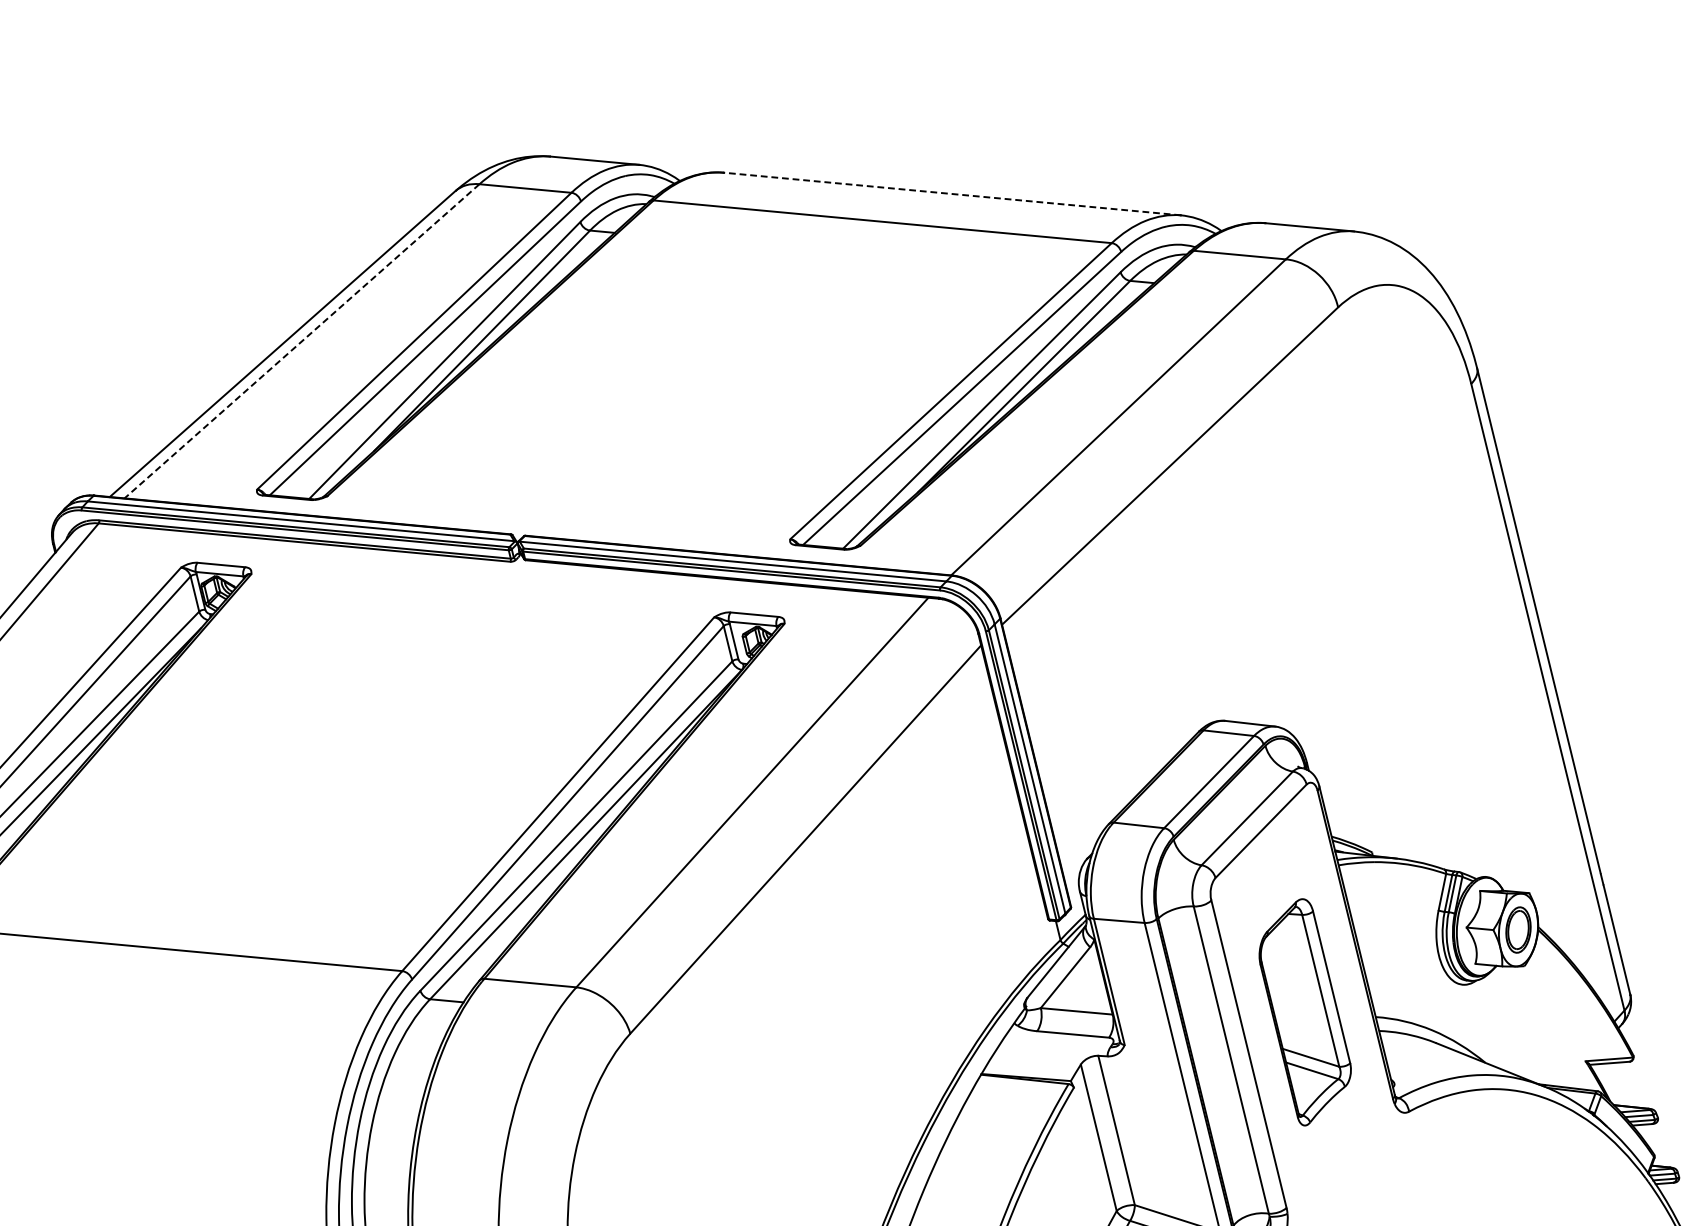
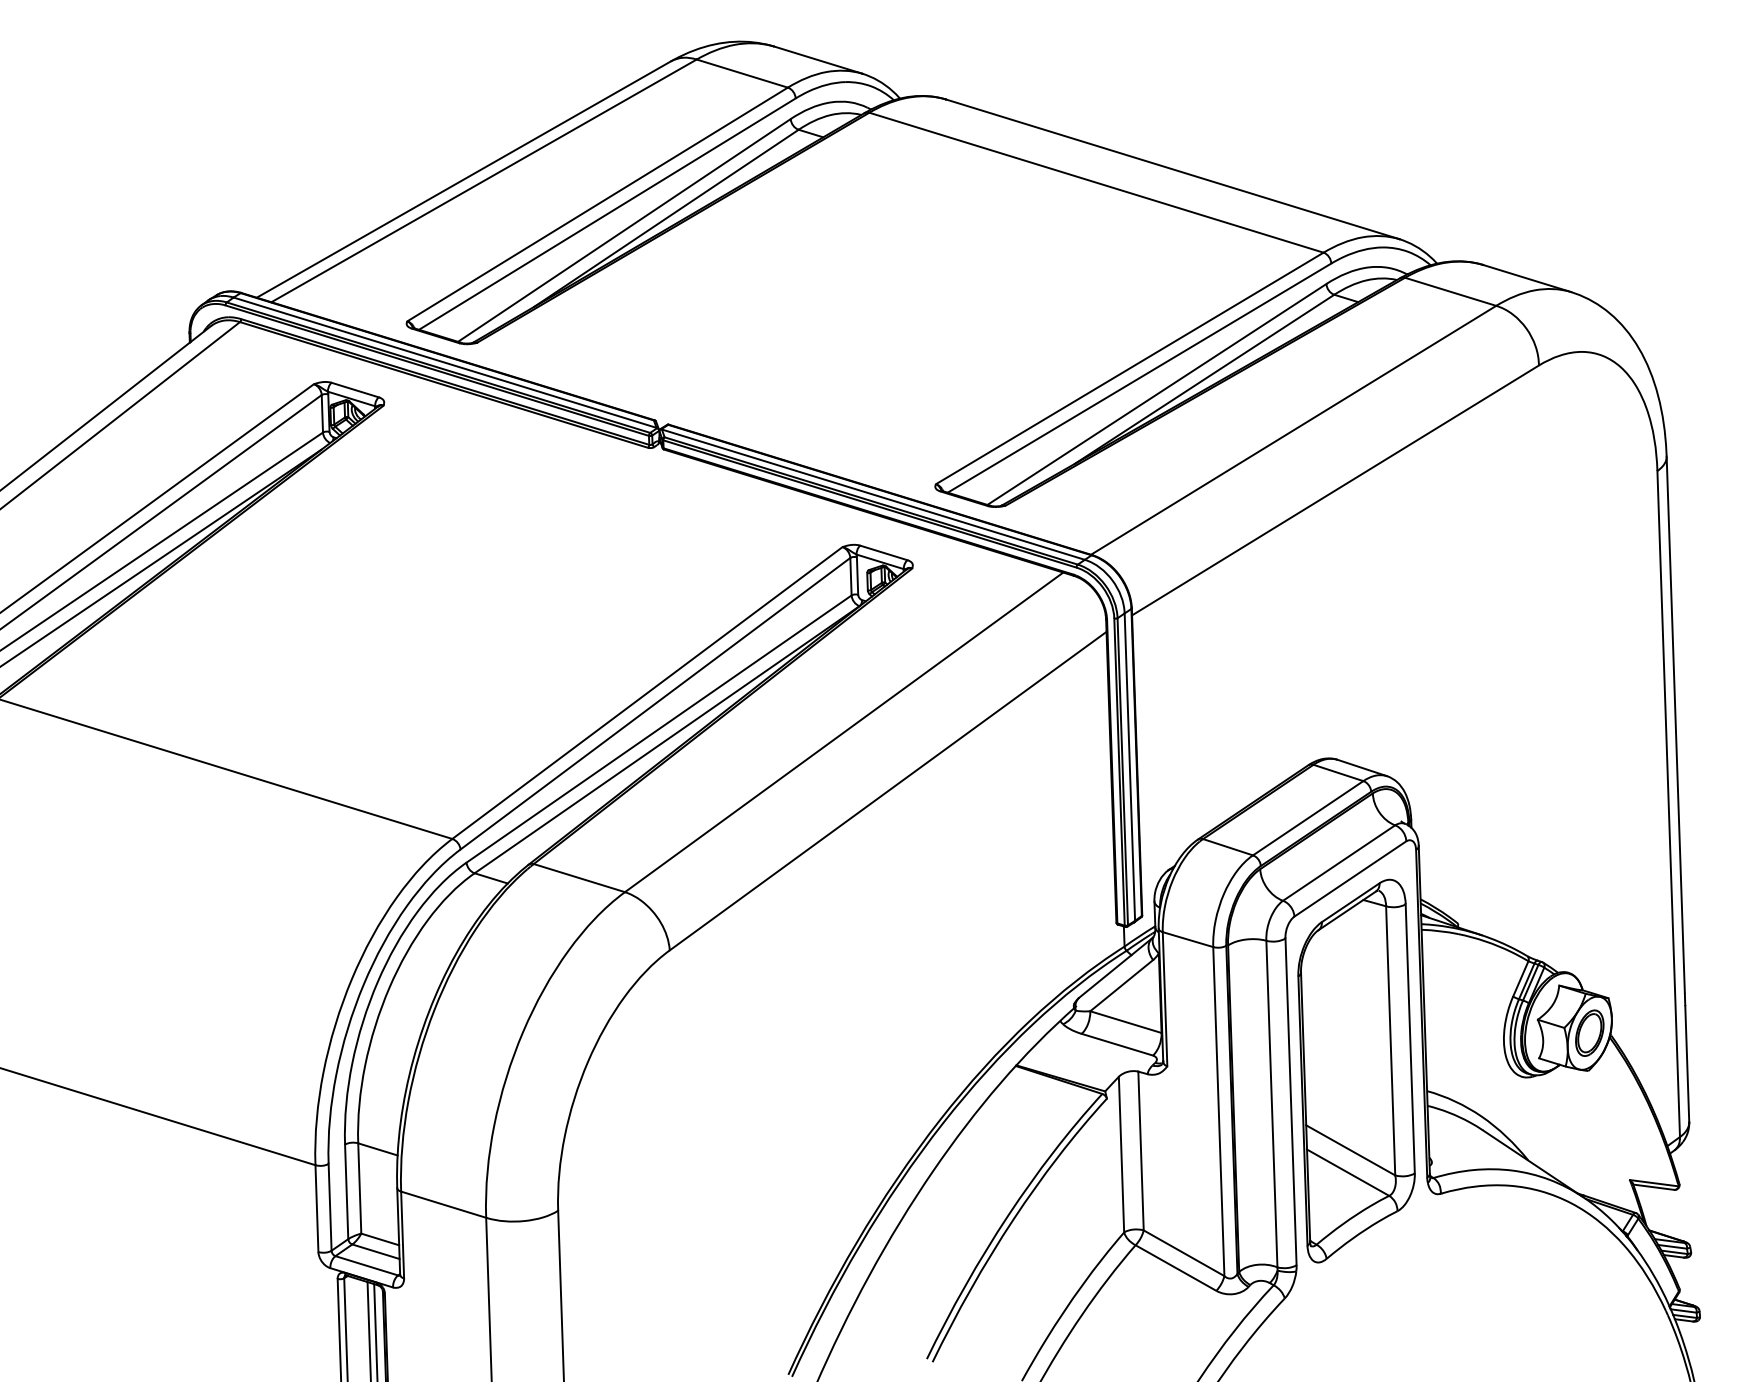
line: (952, 194) -> (1172, 169), dashed -> solid
line: (302, 340) -> (484, 180), dashed -> solid
part: (1304, 1011) -> (1356, 1070), size x1.67

